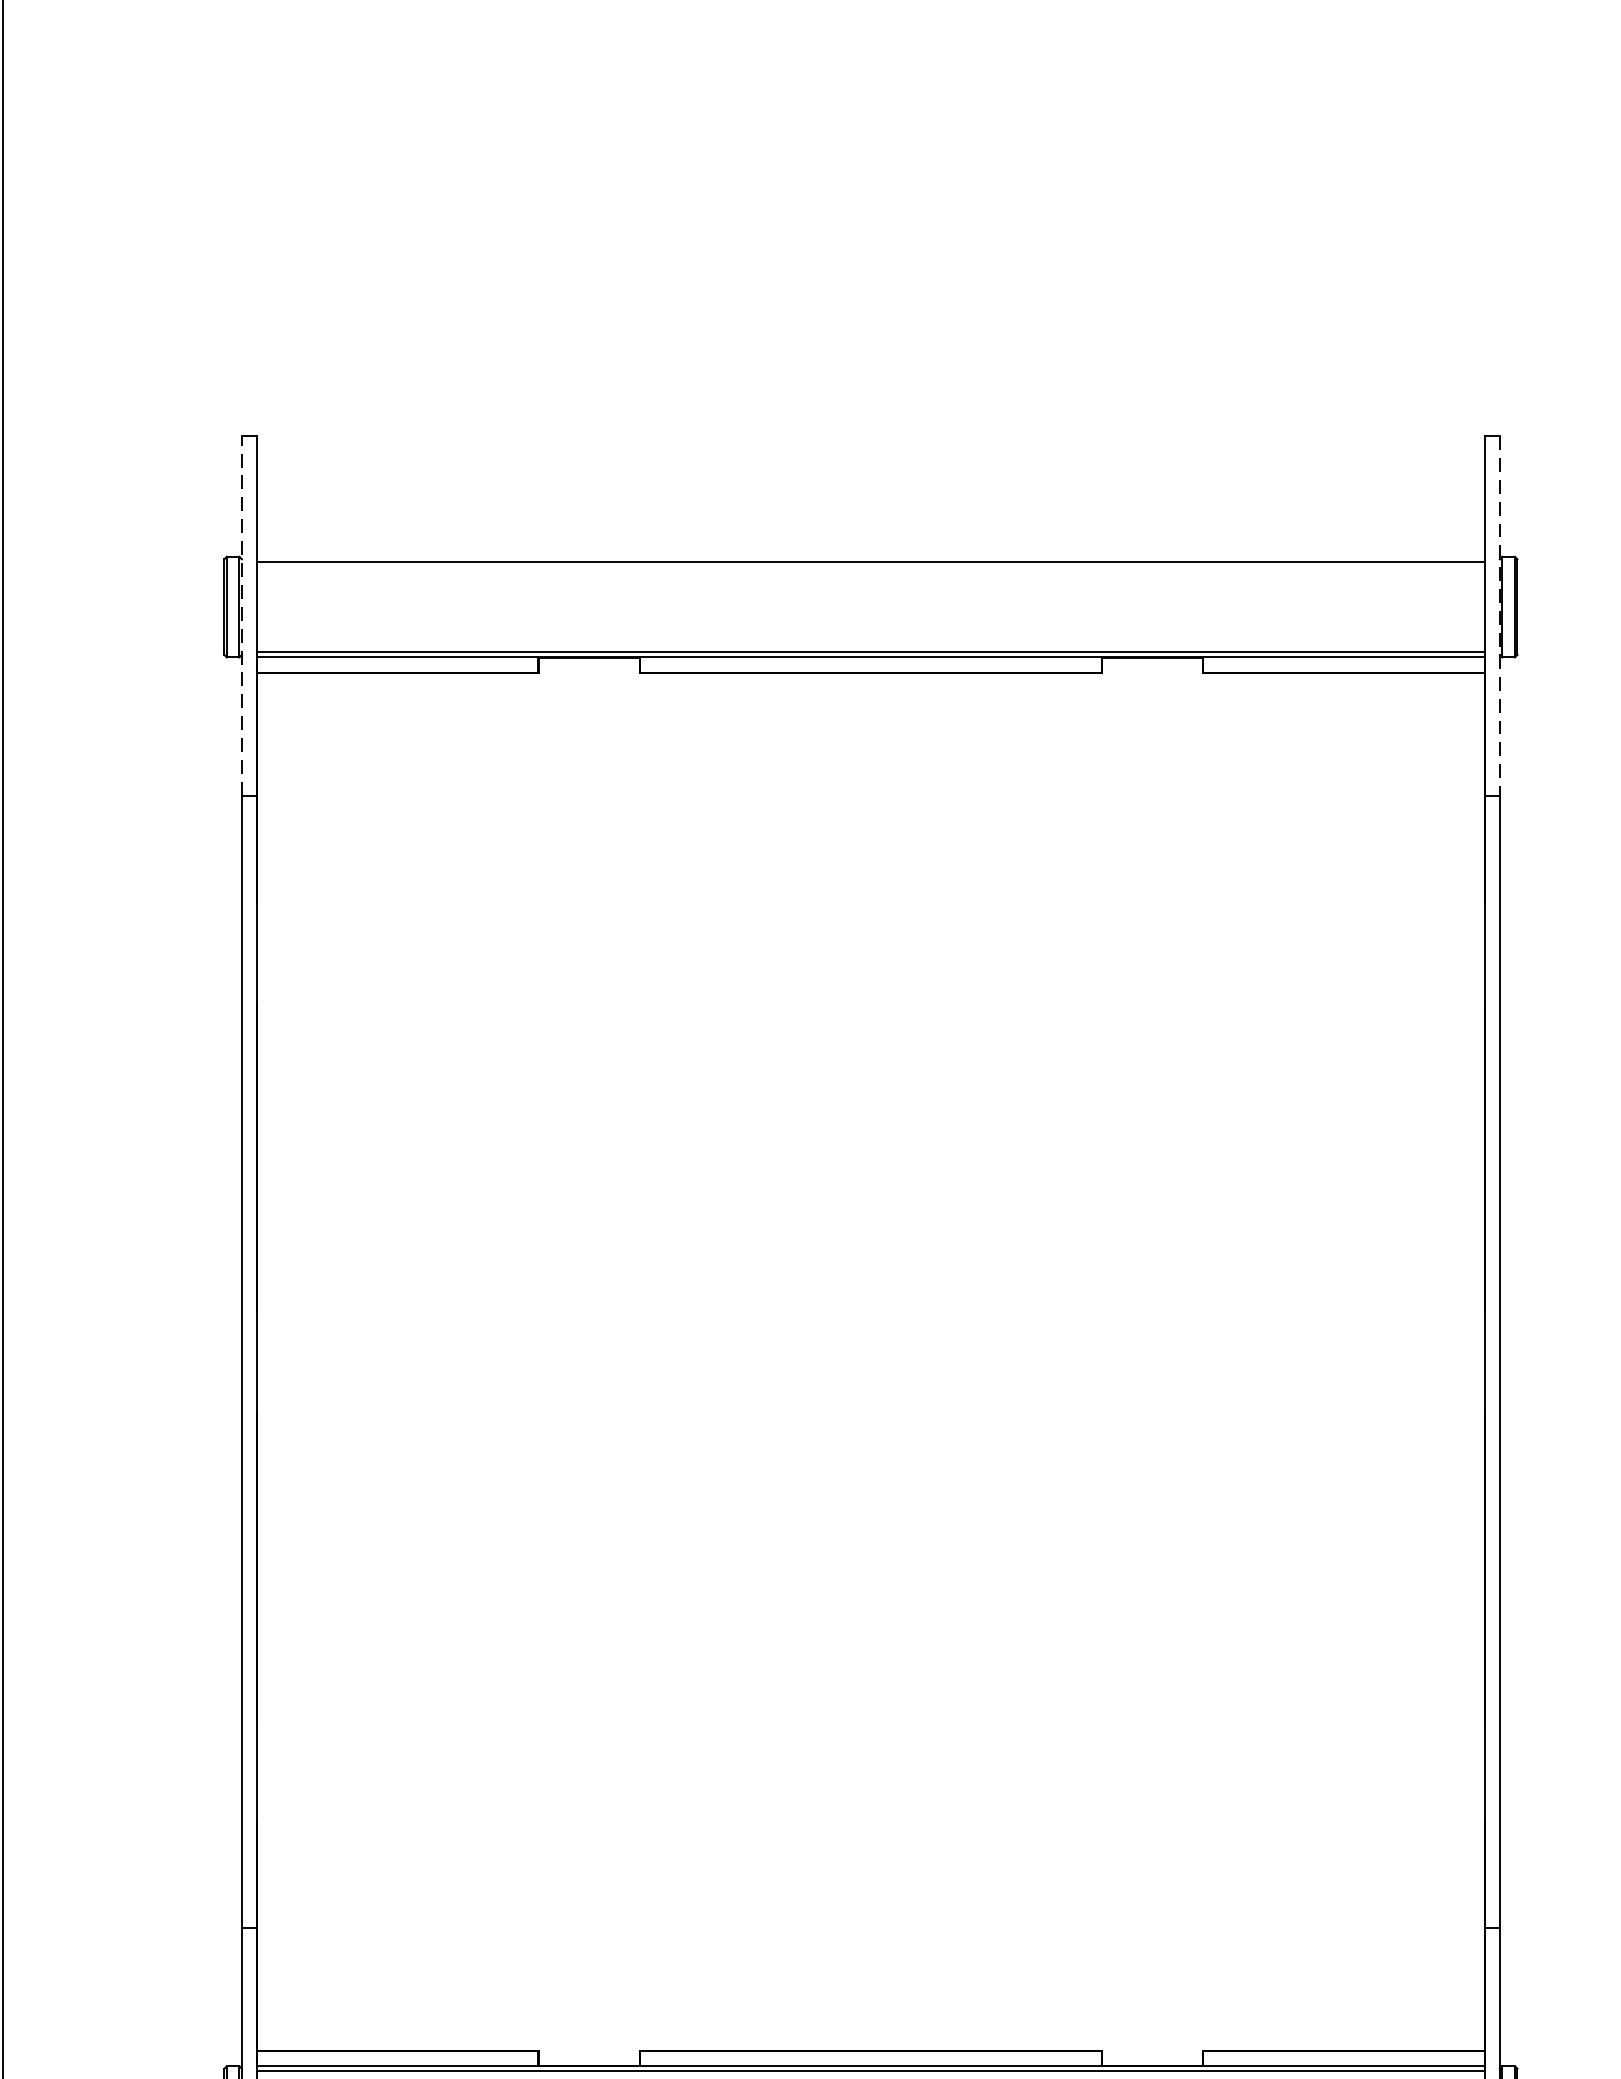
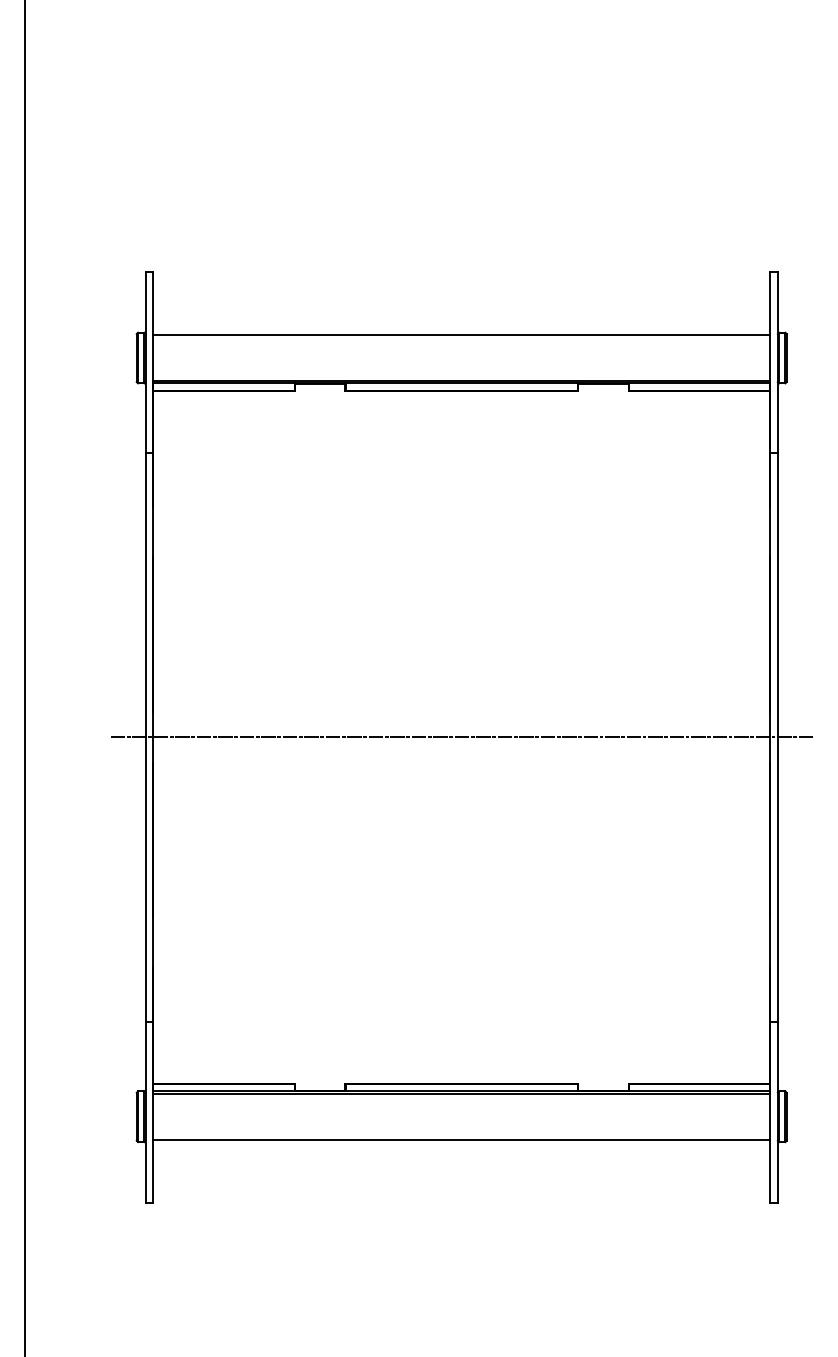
line: (241, 615) -> (145, 362), dashed -> solid
line: (1499, 617) -> (777, 363), dashed -> solid
line: (870, 1362) -> (461, 737), added

